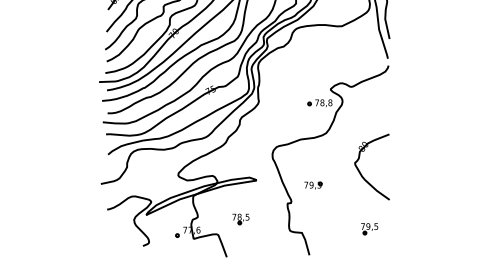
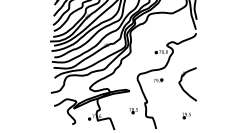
part: (313, 184) -> (158, 80), moved
part: (240, 220) -> (133, 111), moved

